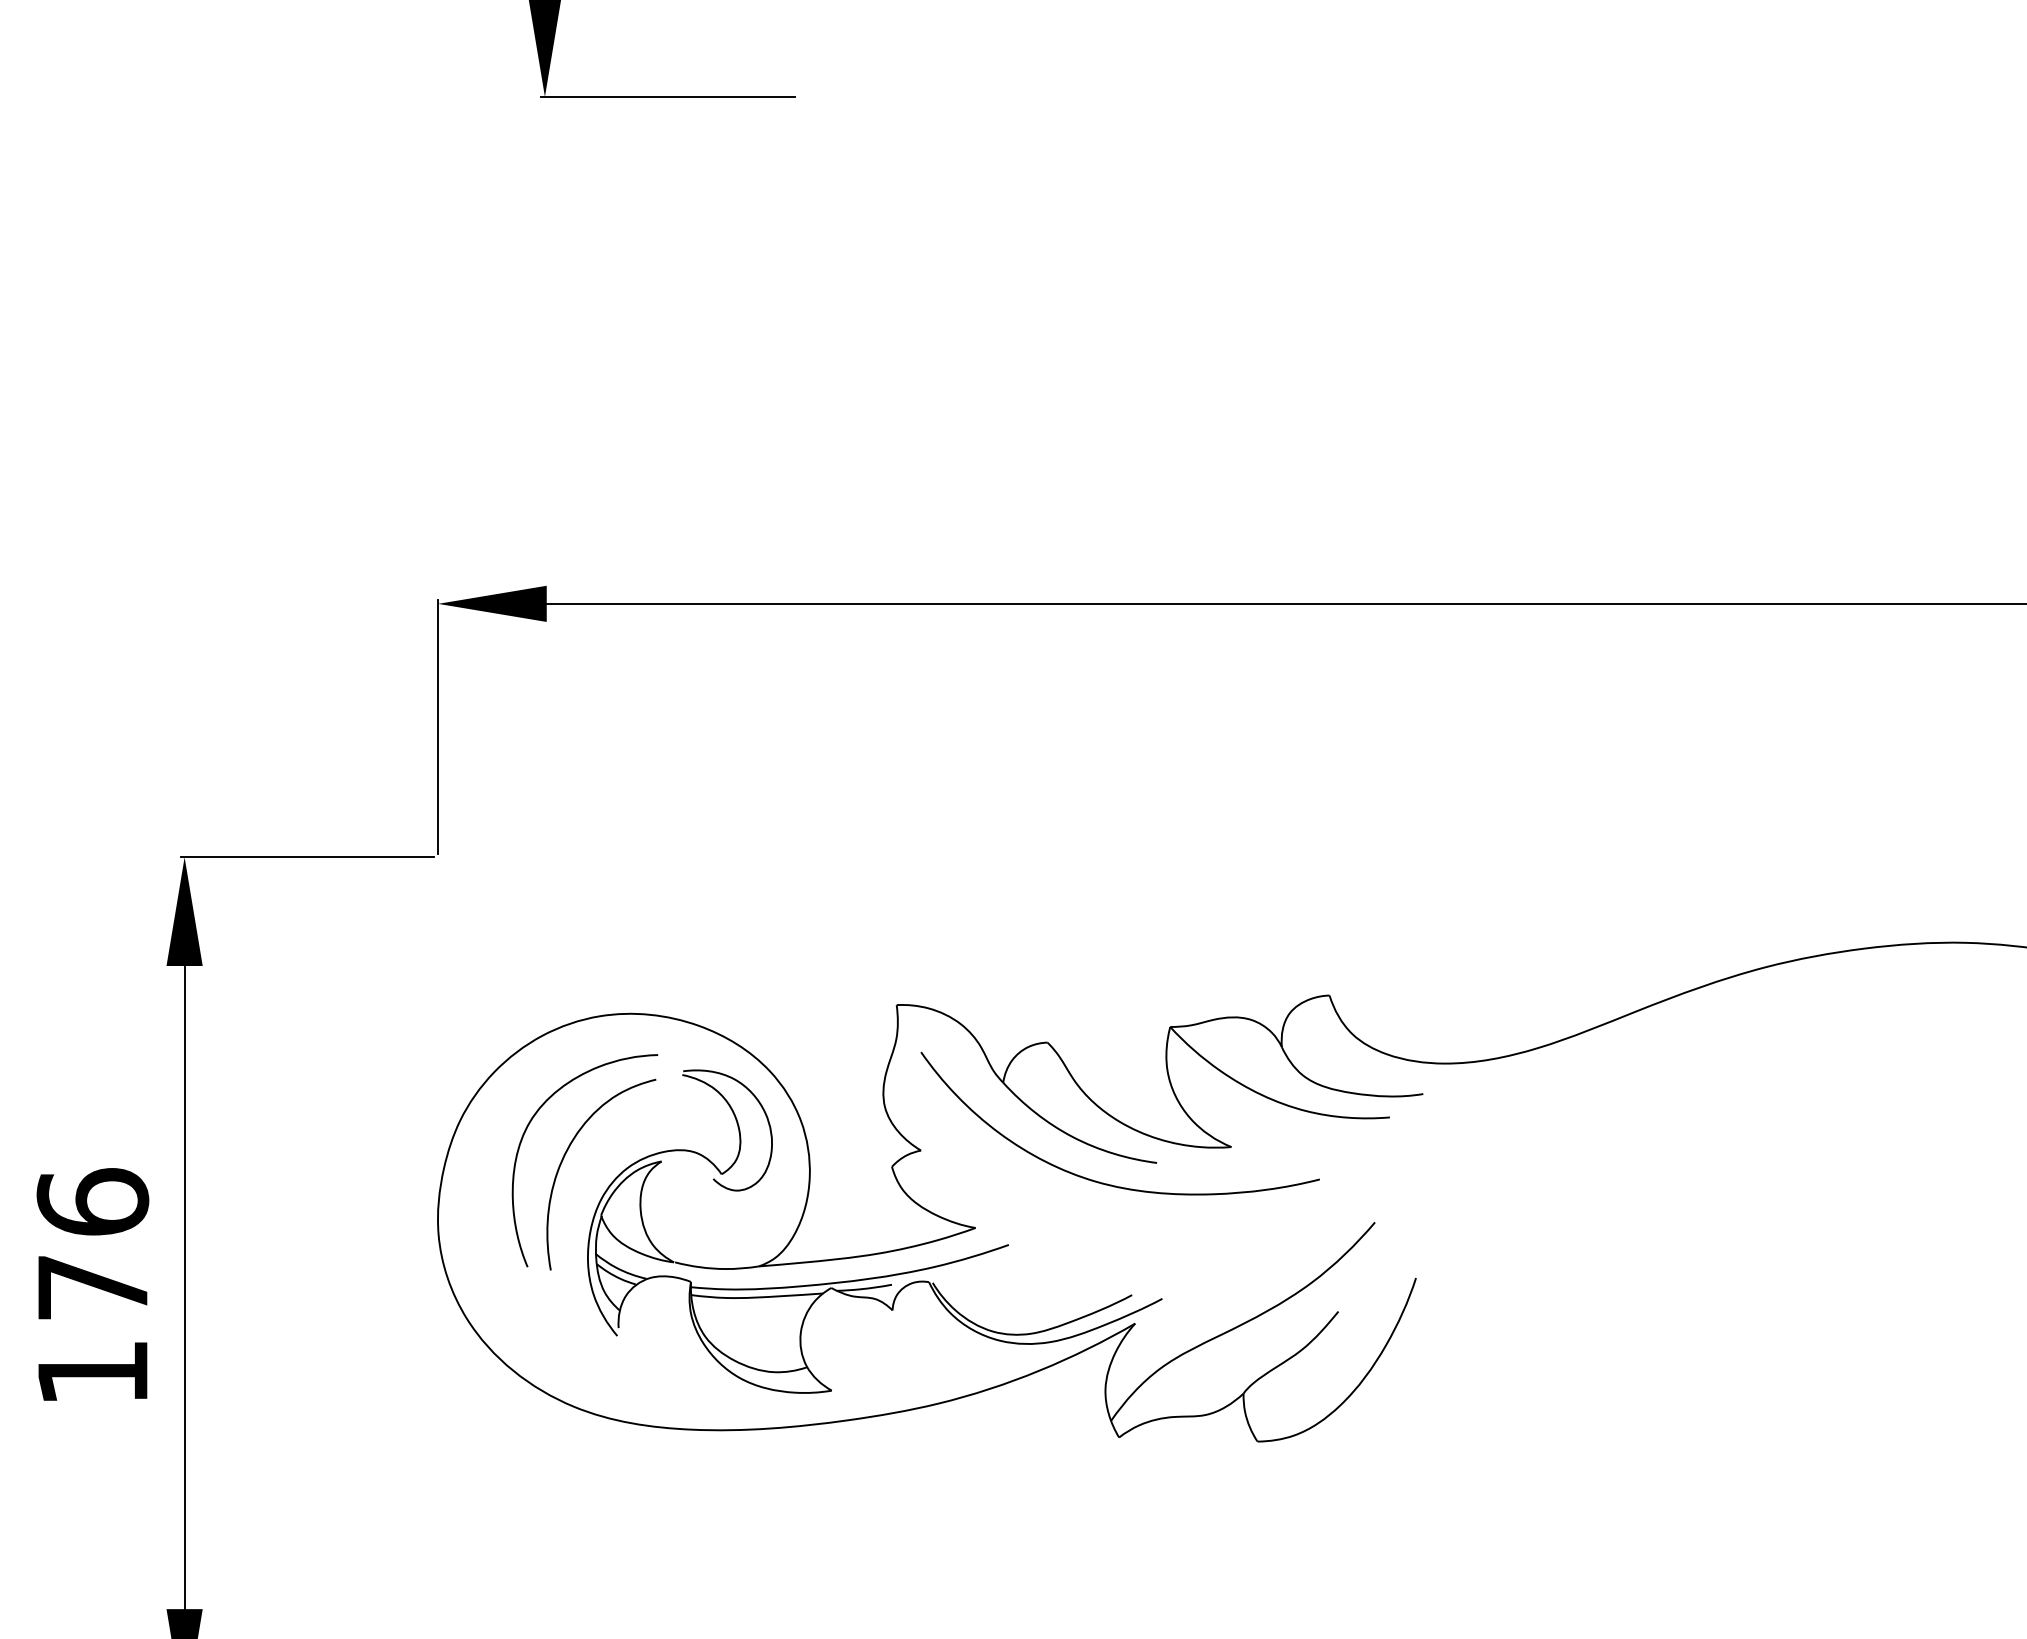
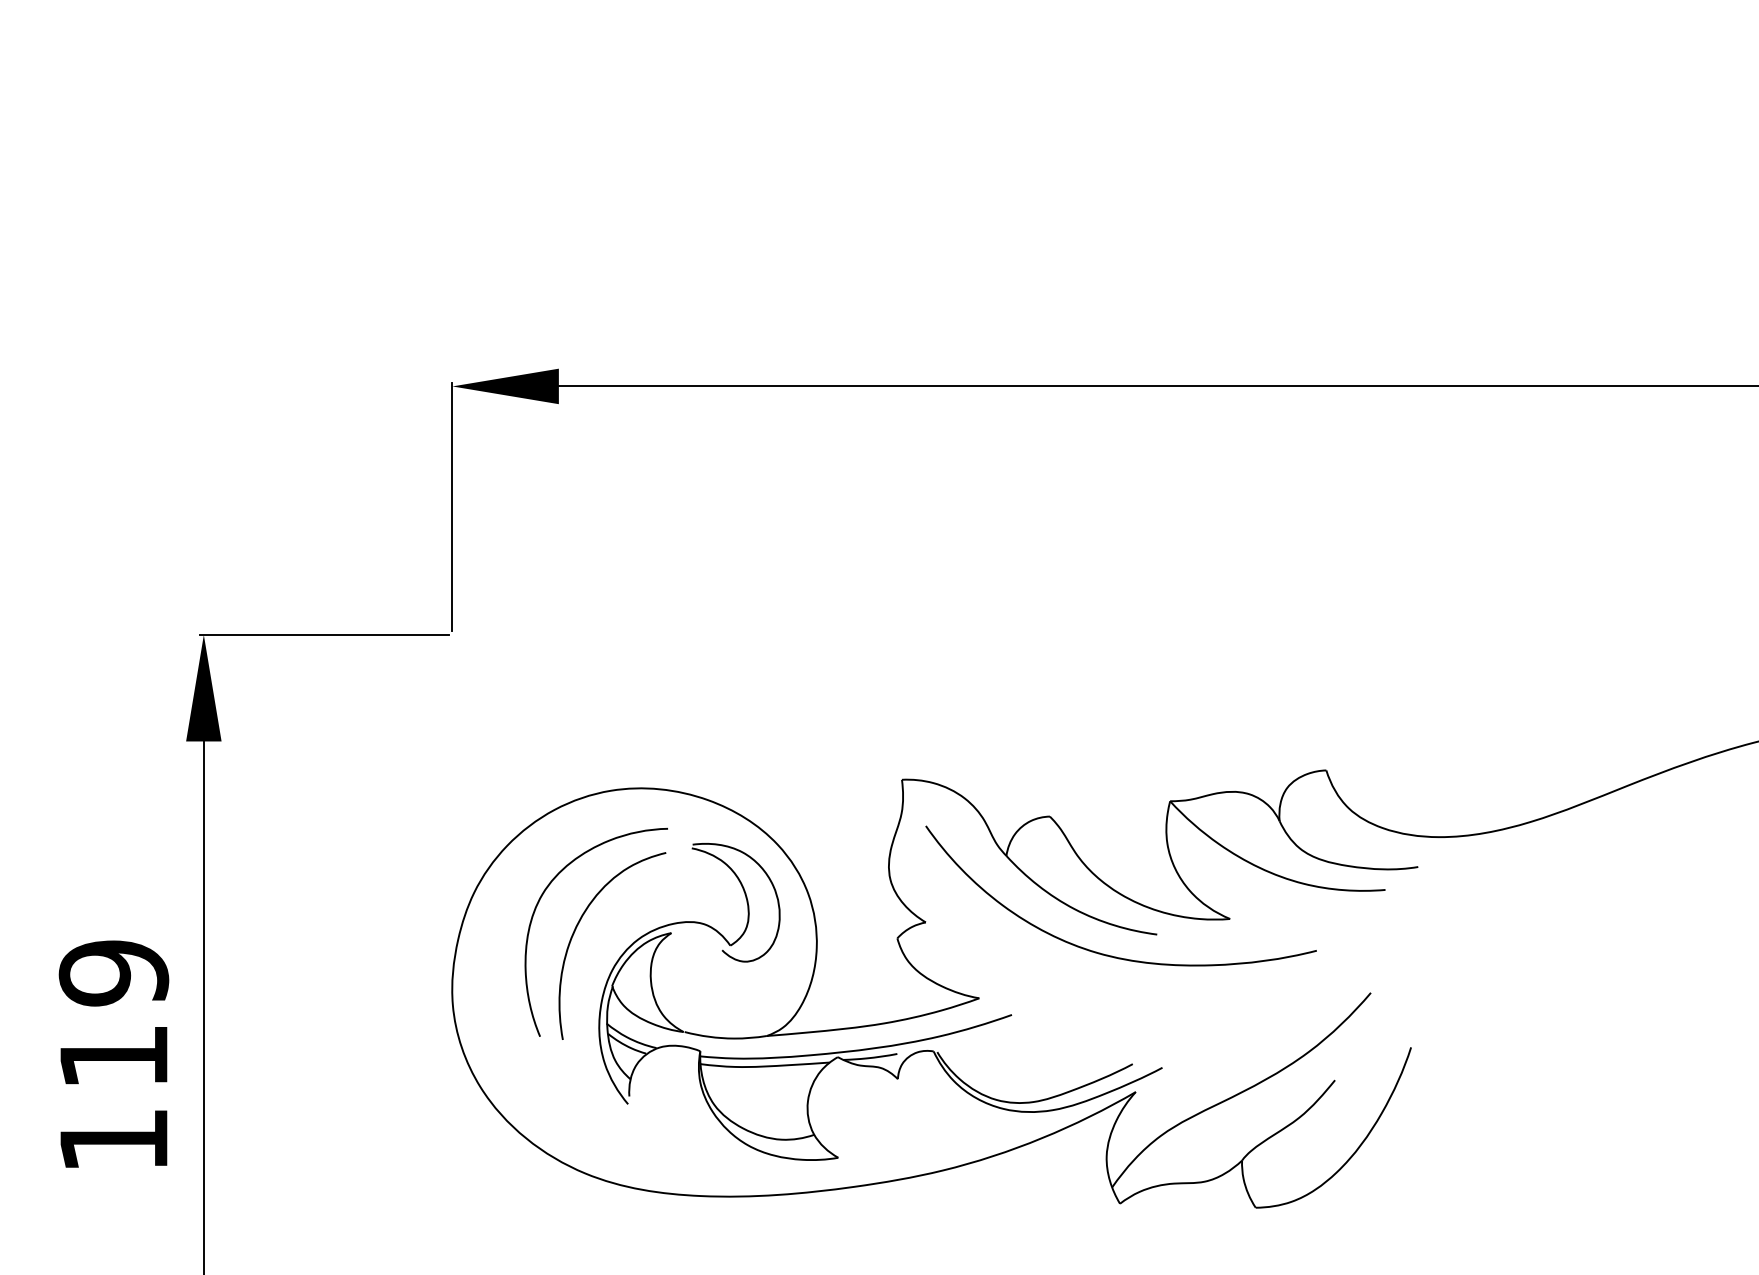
text: (92, 1243) -> (113, 1013), 176 -> 119

